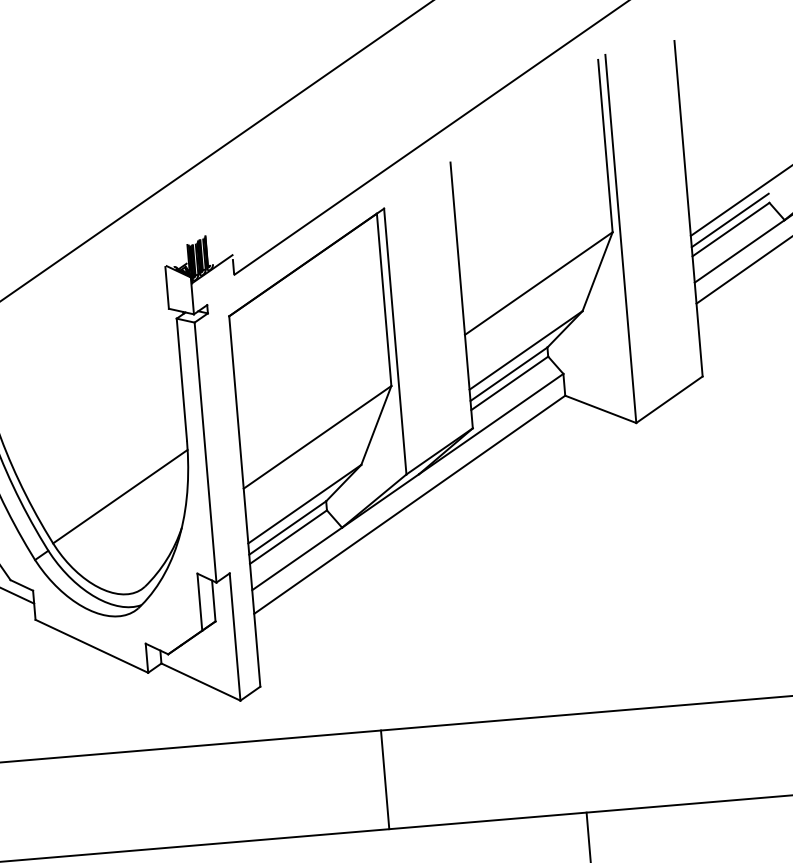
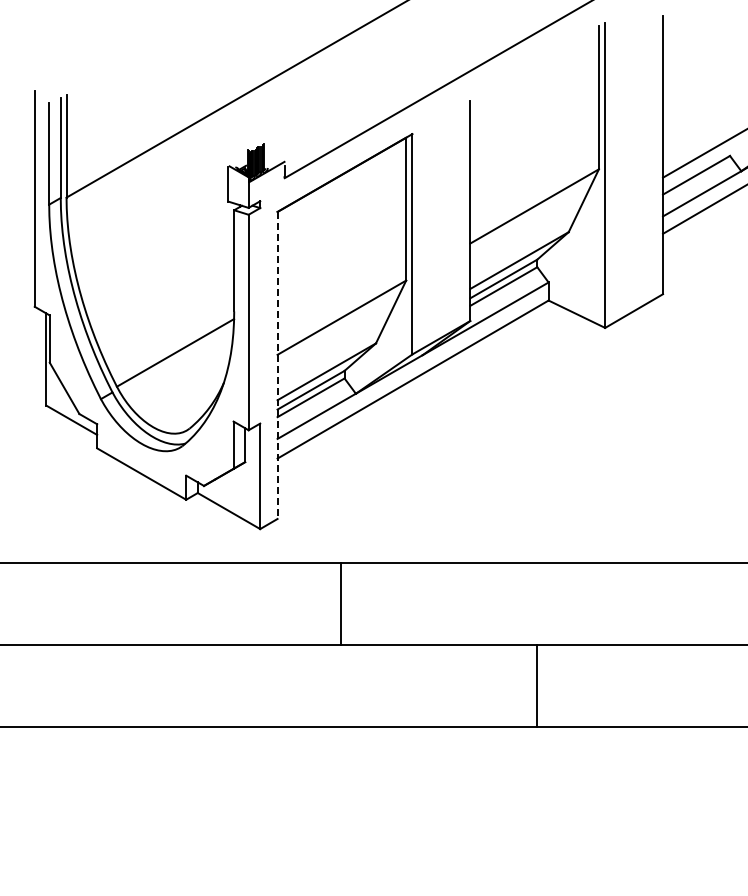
line: (730, 220) -> (696, 167), removed
line: (244, 501) -> (277, 365), solid -> dashed
line: (384, 780) -> (340, 604), moved

